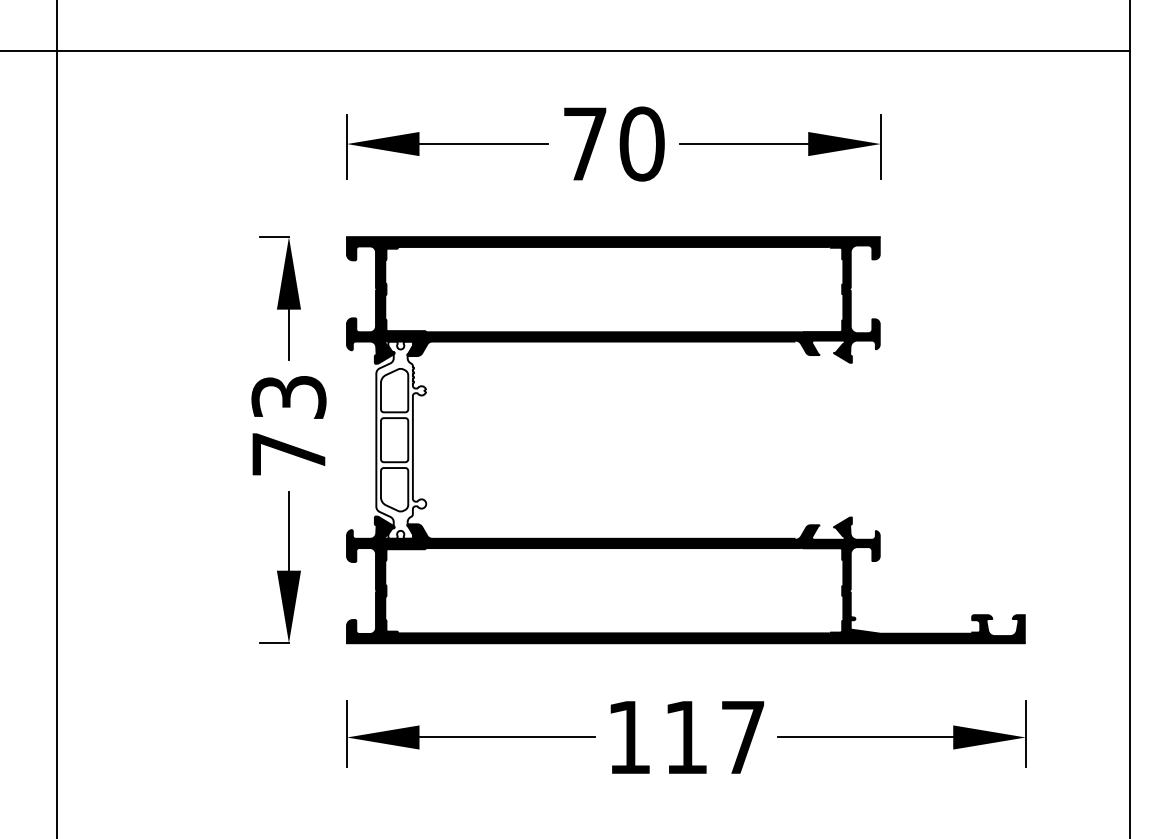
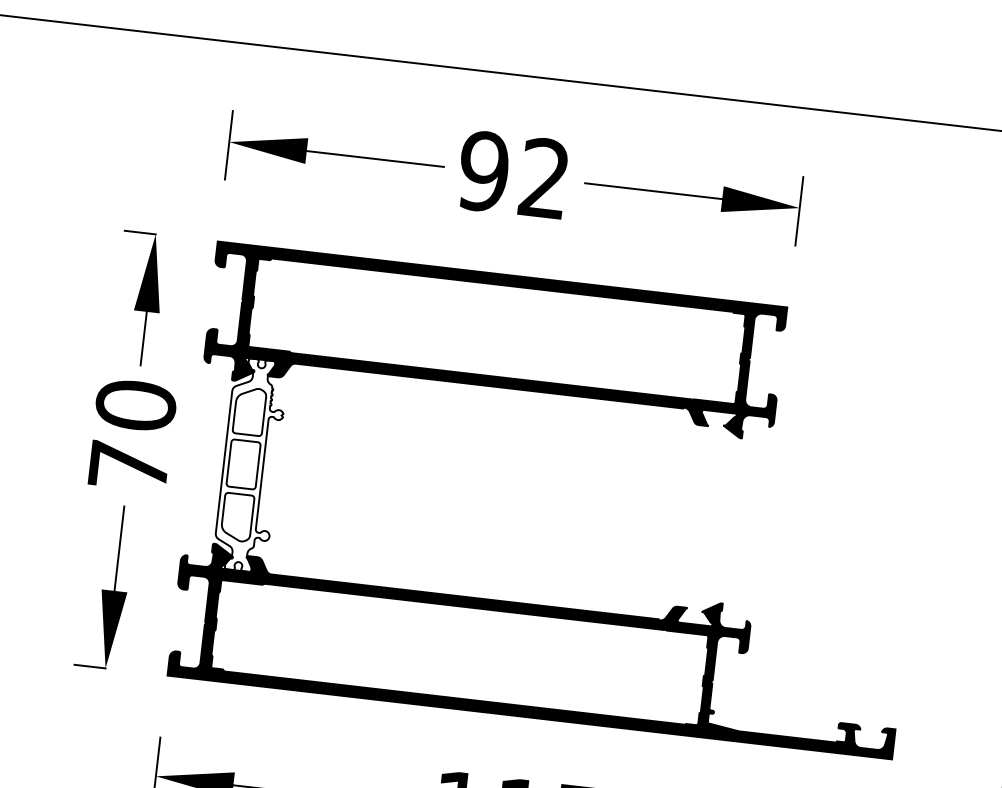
text: (613, 143) -> (514, 174), 70 -> 92
text: (288, 396) -> (135, 404), 73 -> 70

